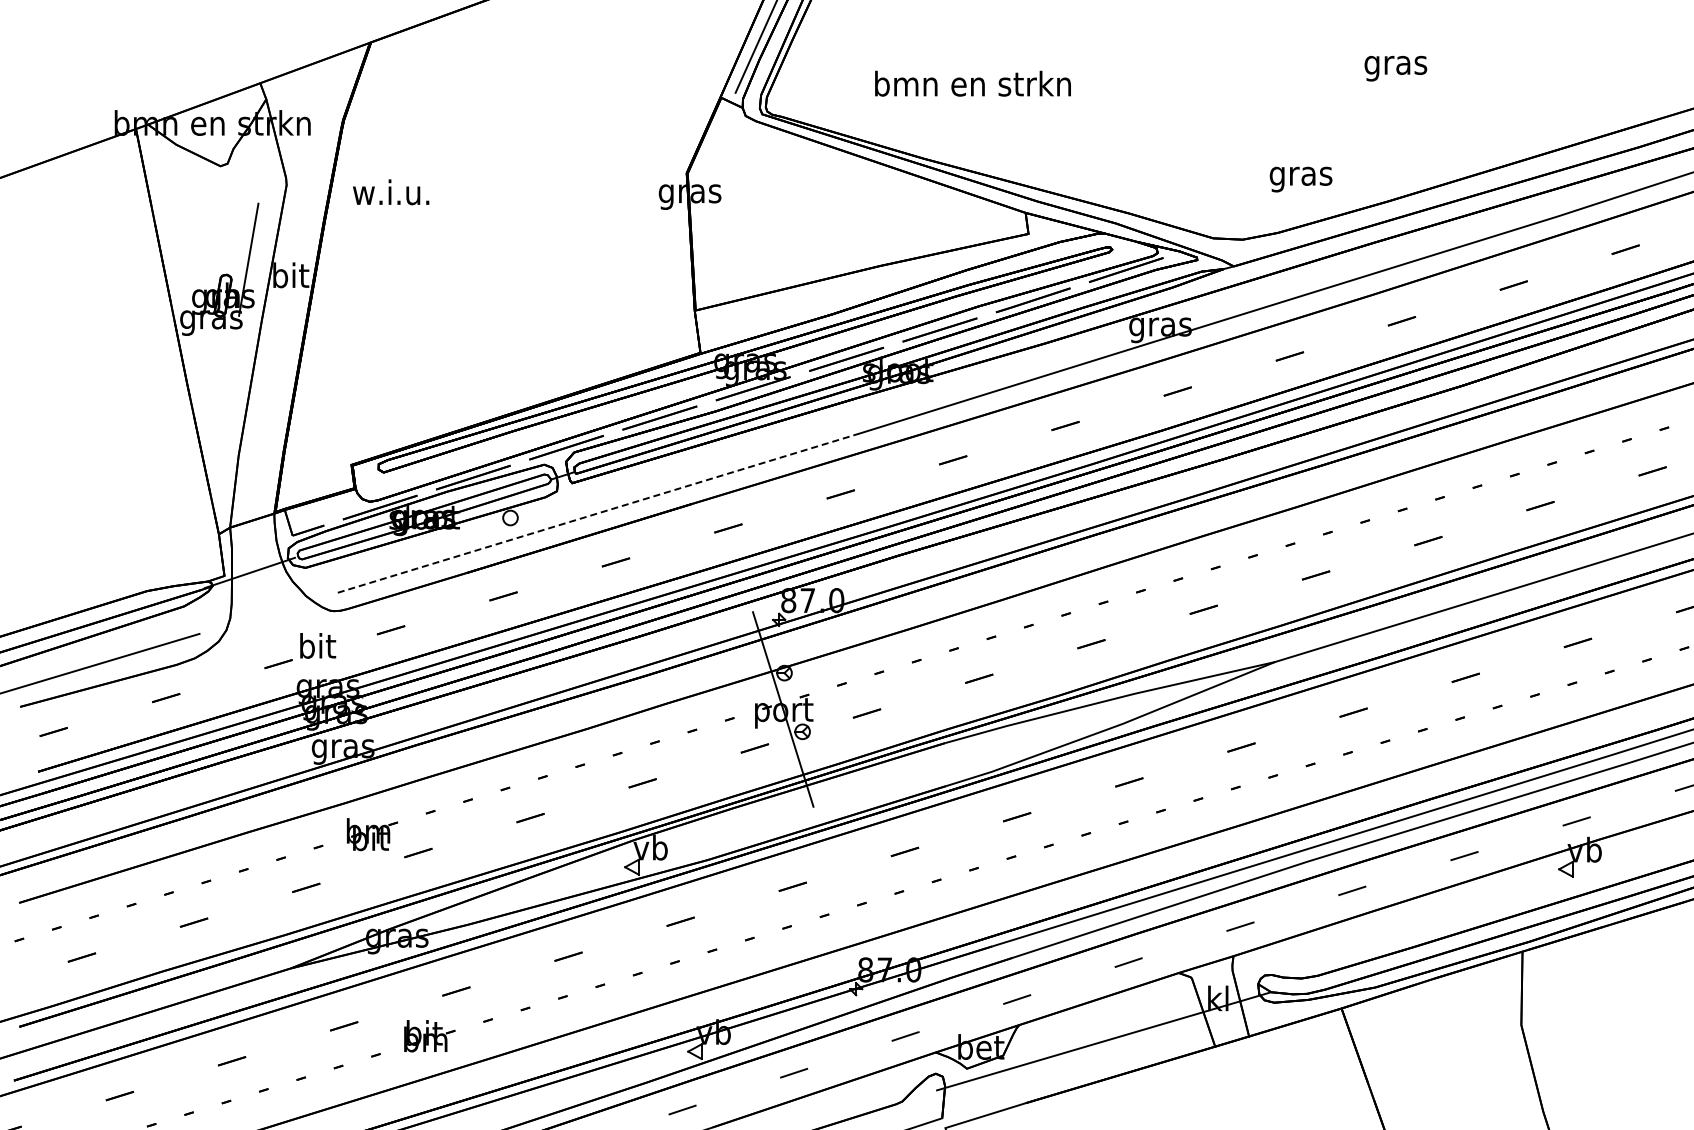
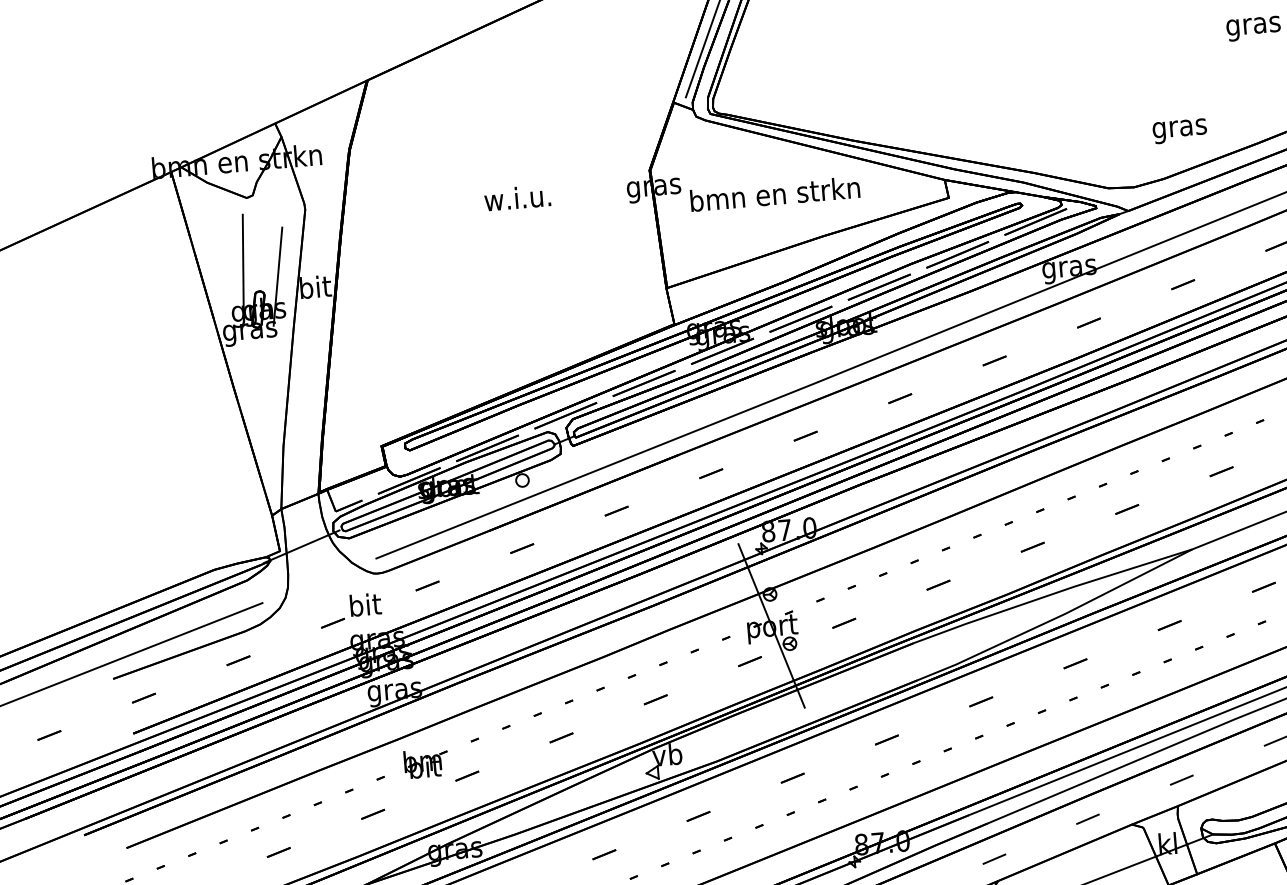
text: (972, 83) -> (774, 193), moved
text: (391, 192) -> (517, 198), moved
line: (209, 244) -> (243, 266), added
line: (597, 513) -> (597, 470), dashed -> solid

